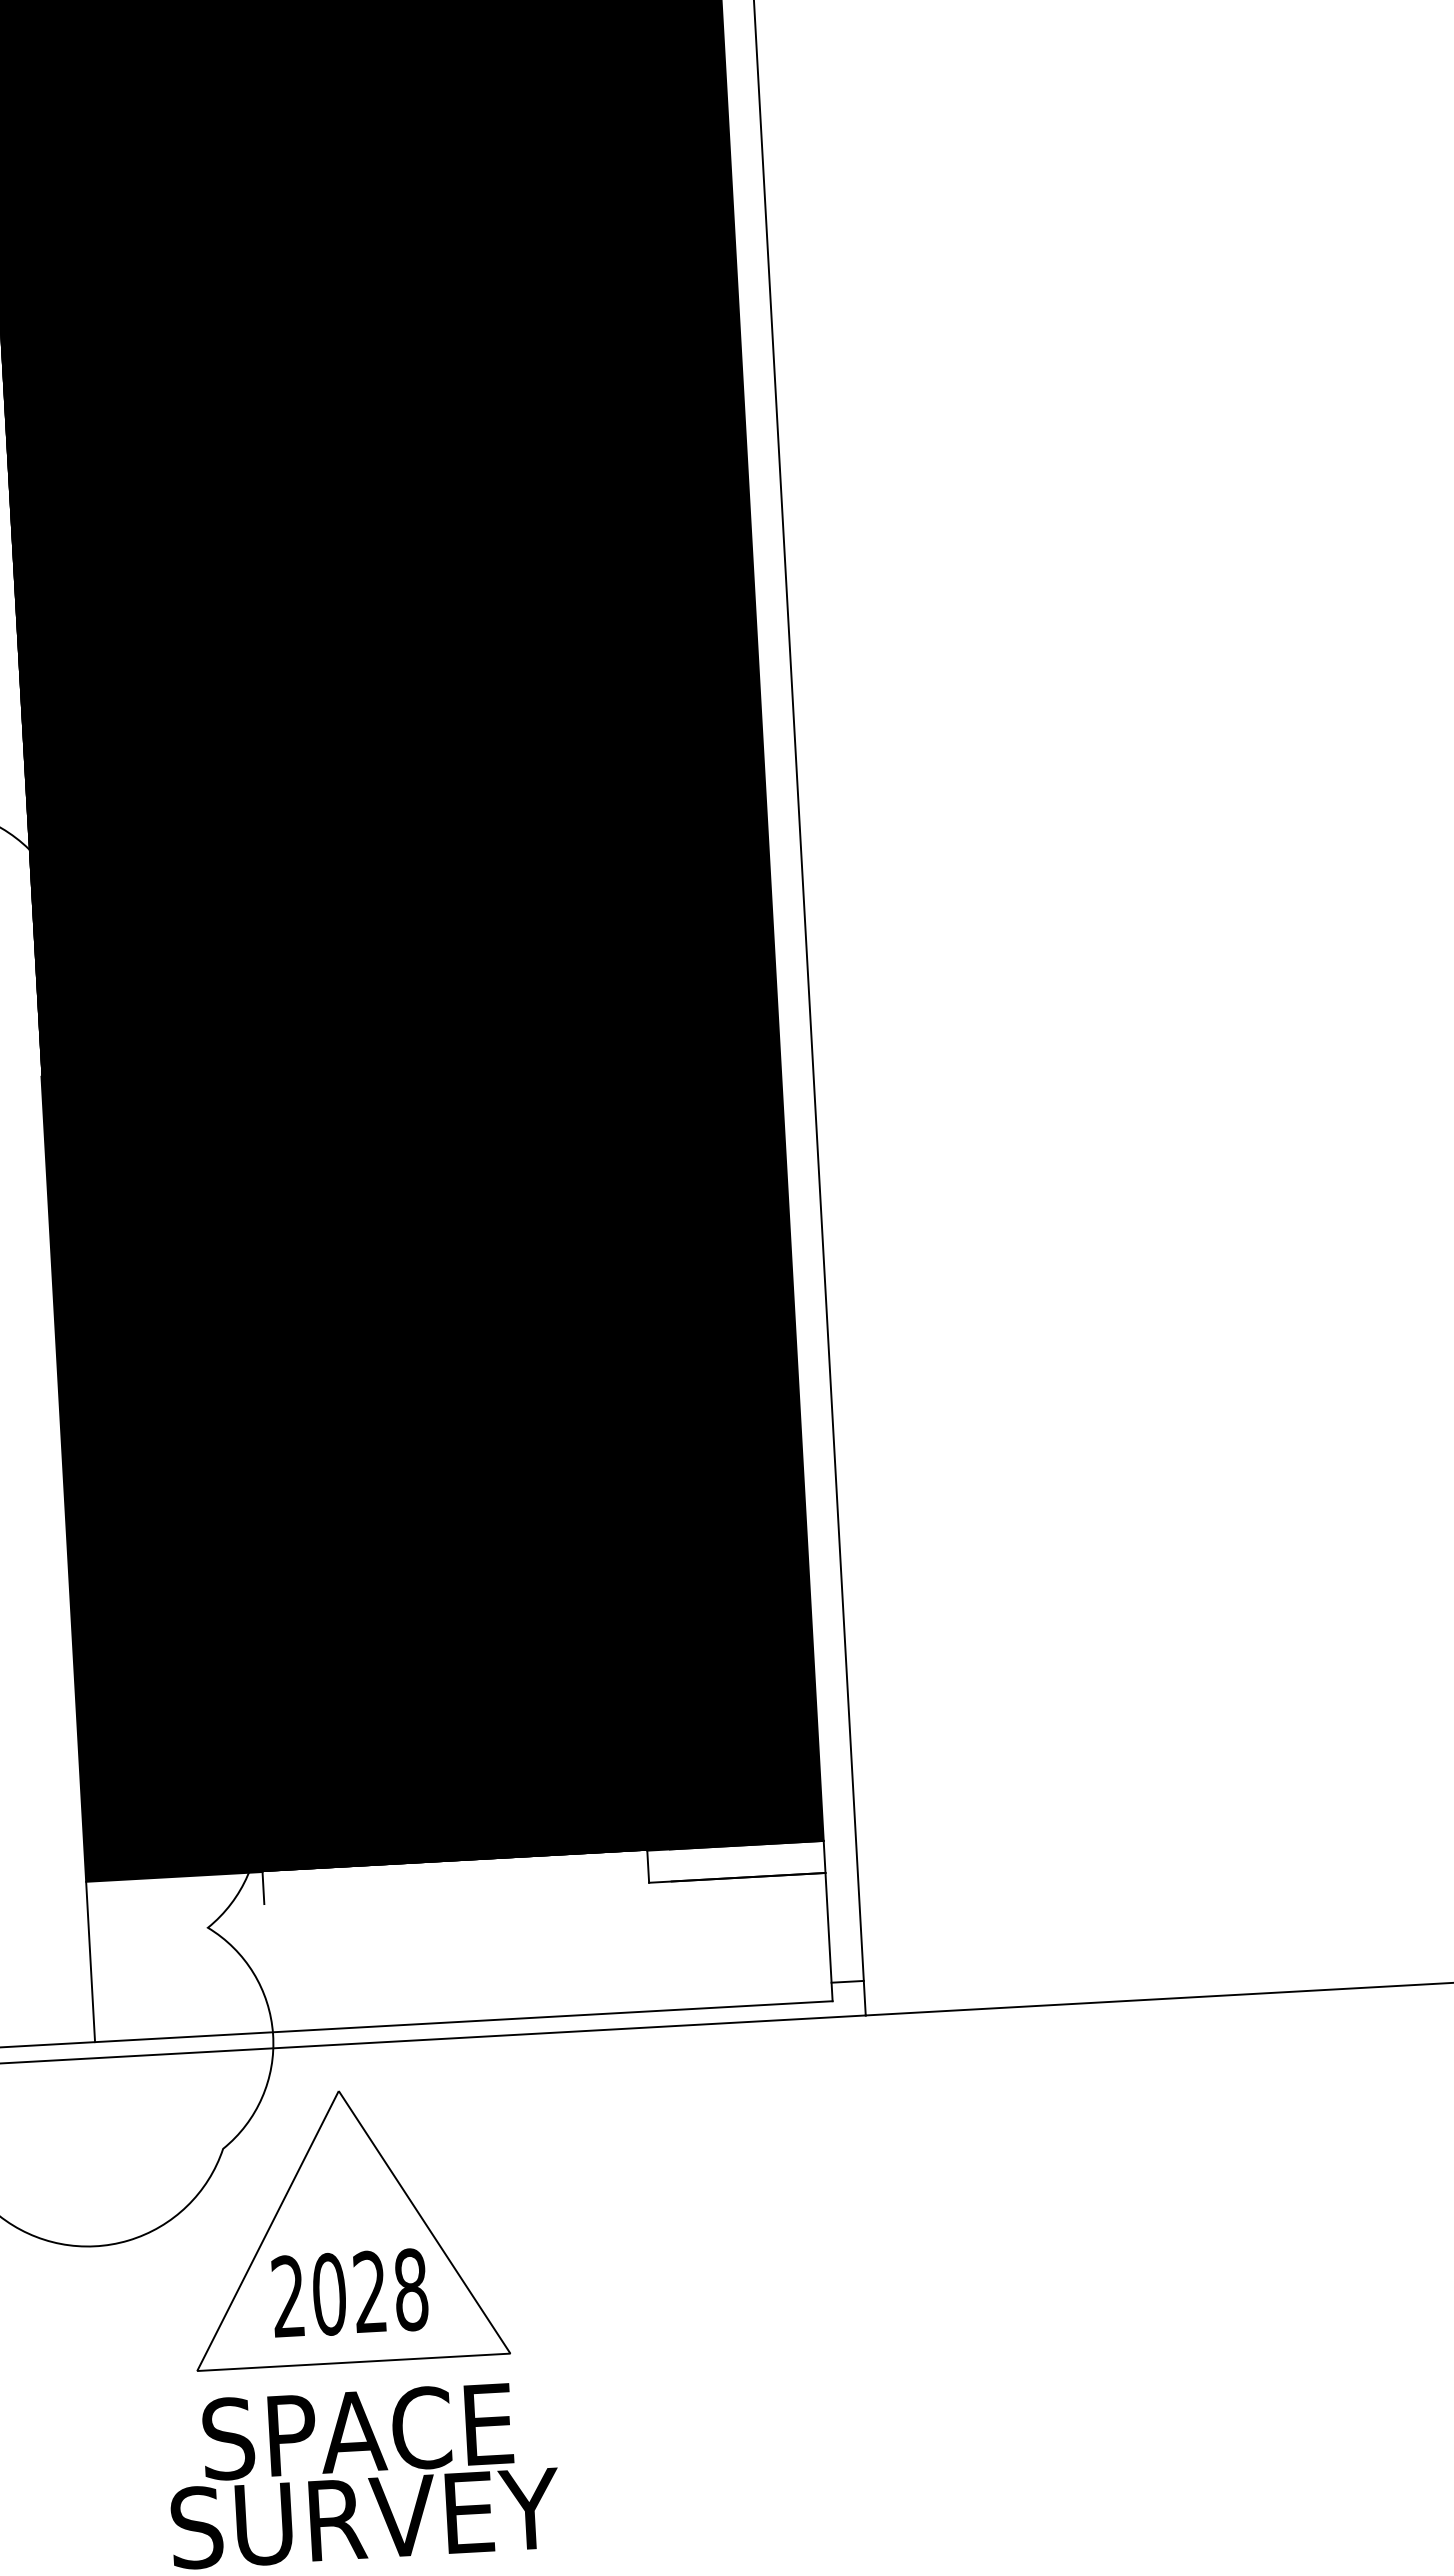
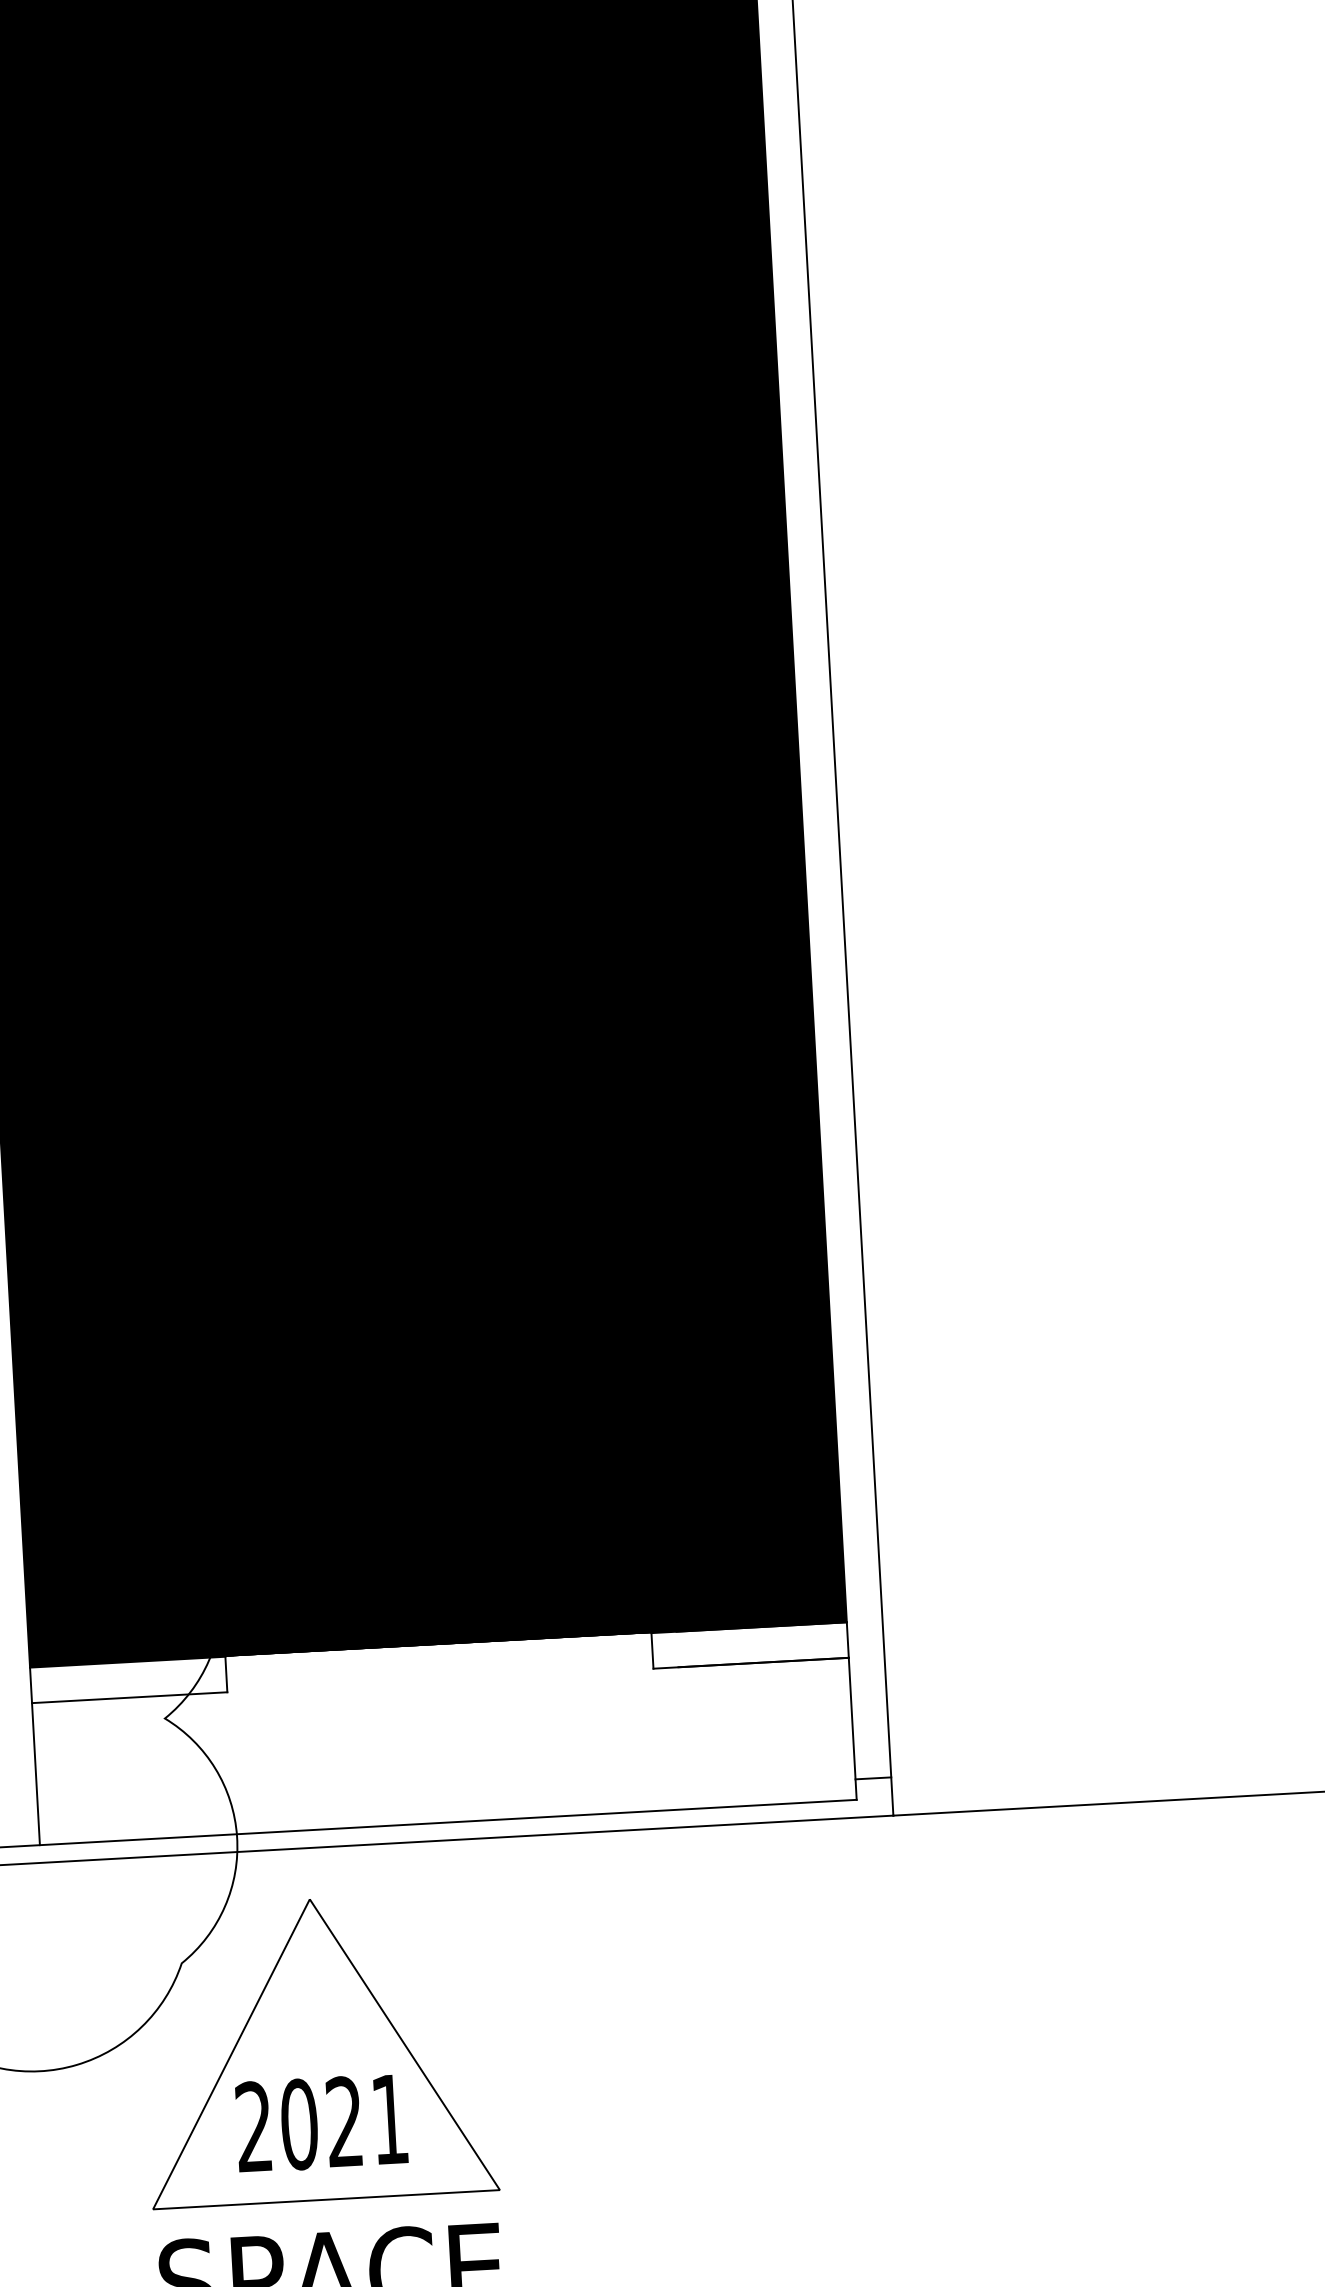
line: (175, 1908) -> (128, 1697), added
text: (411, 2289) -> (390, 2119), 2028 -> 2021

